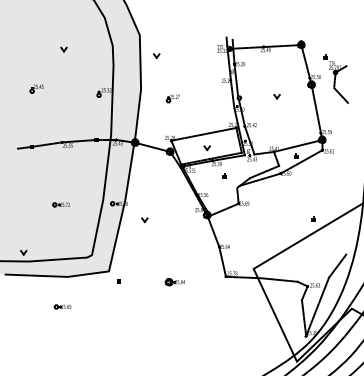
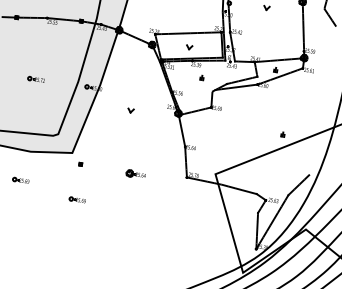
part: (144, 220) -> (130, 111), moved
part: (121, 316) -> (77, 199), added

